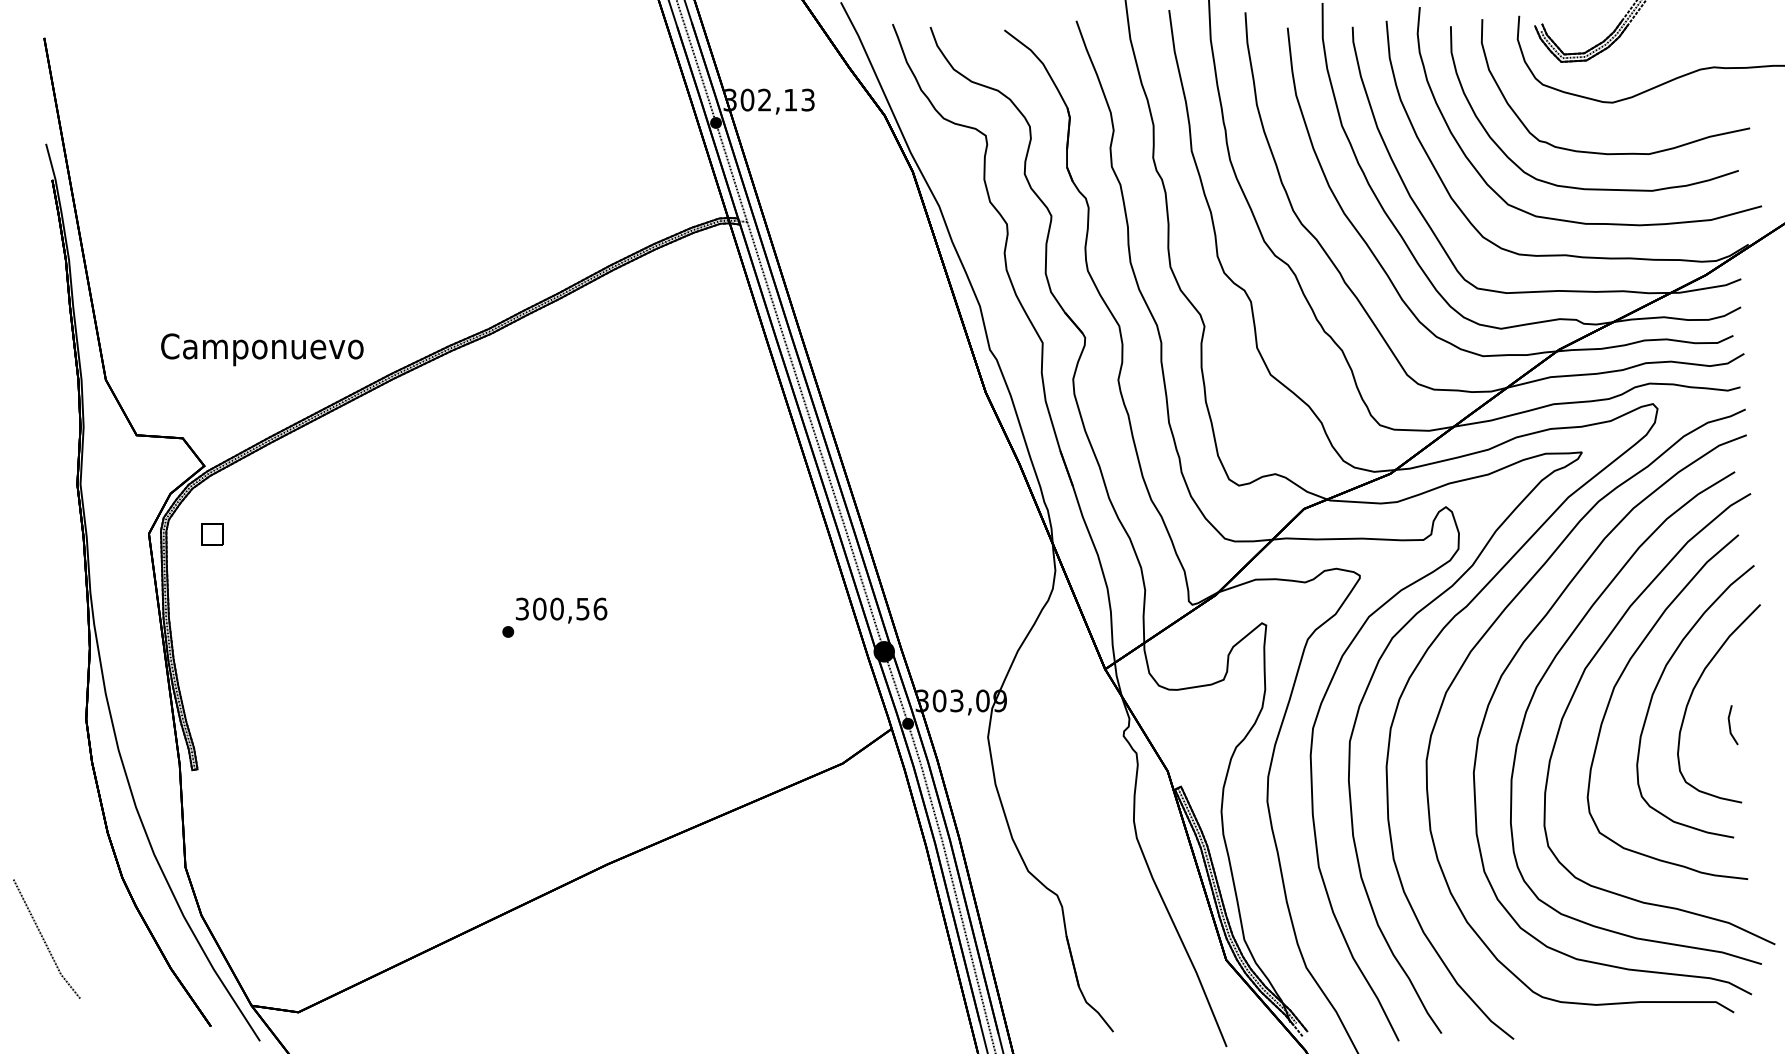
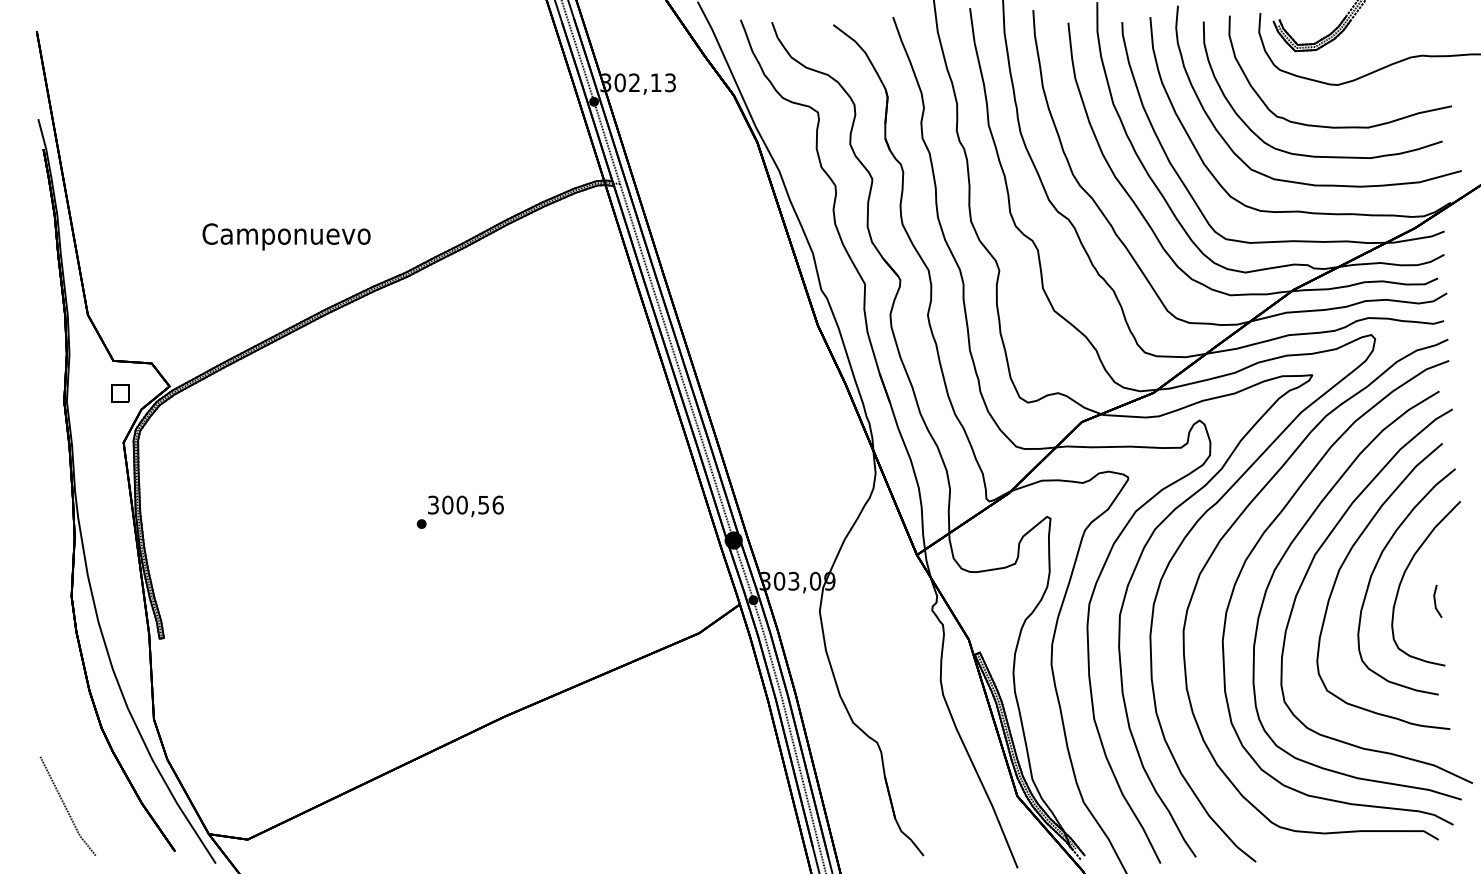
text: (262, 349) -> (286, 236), moved
part: (212, 534) -> (119, 393), moved
curve: (44, 938) -> (66, 805), moved

